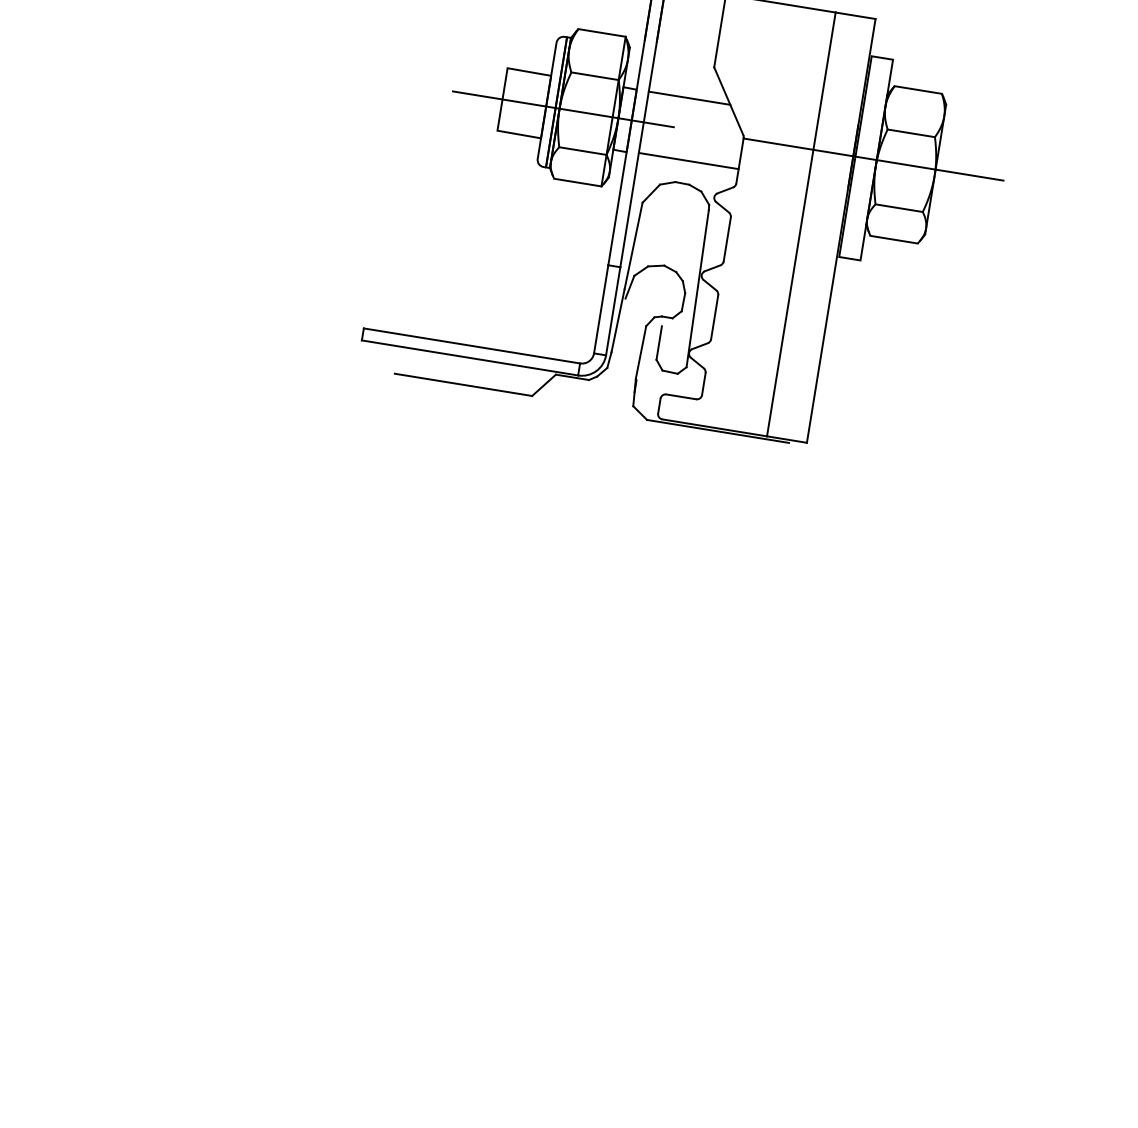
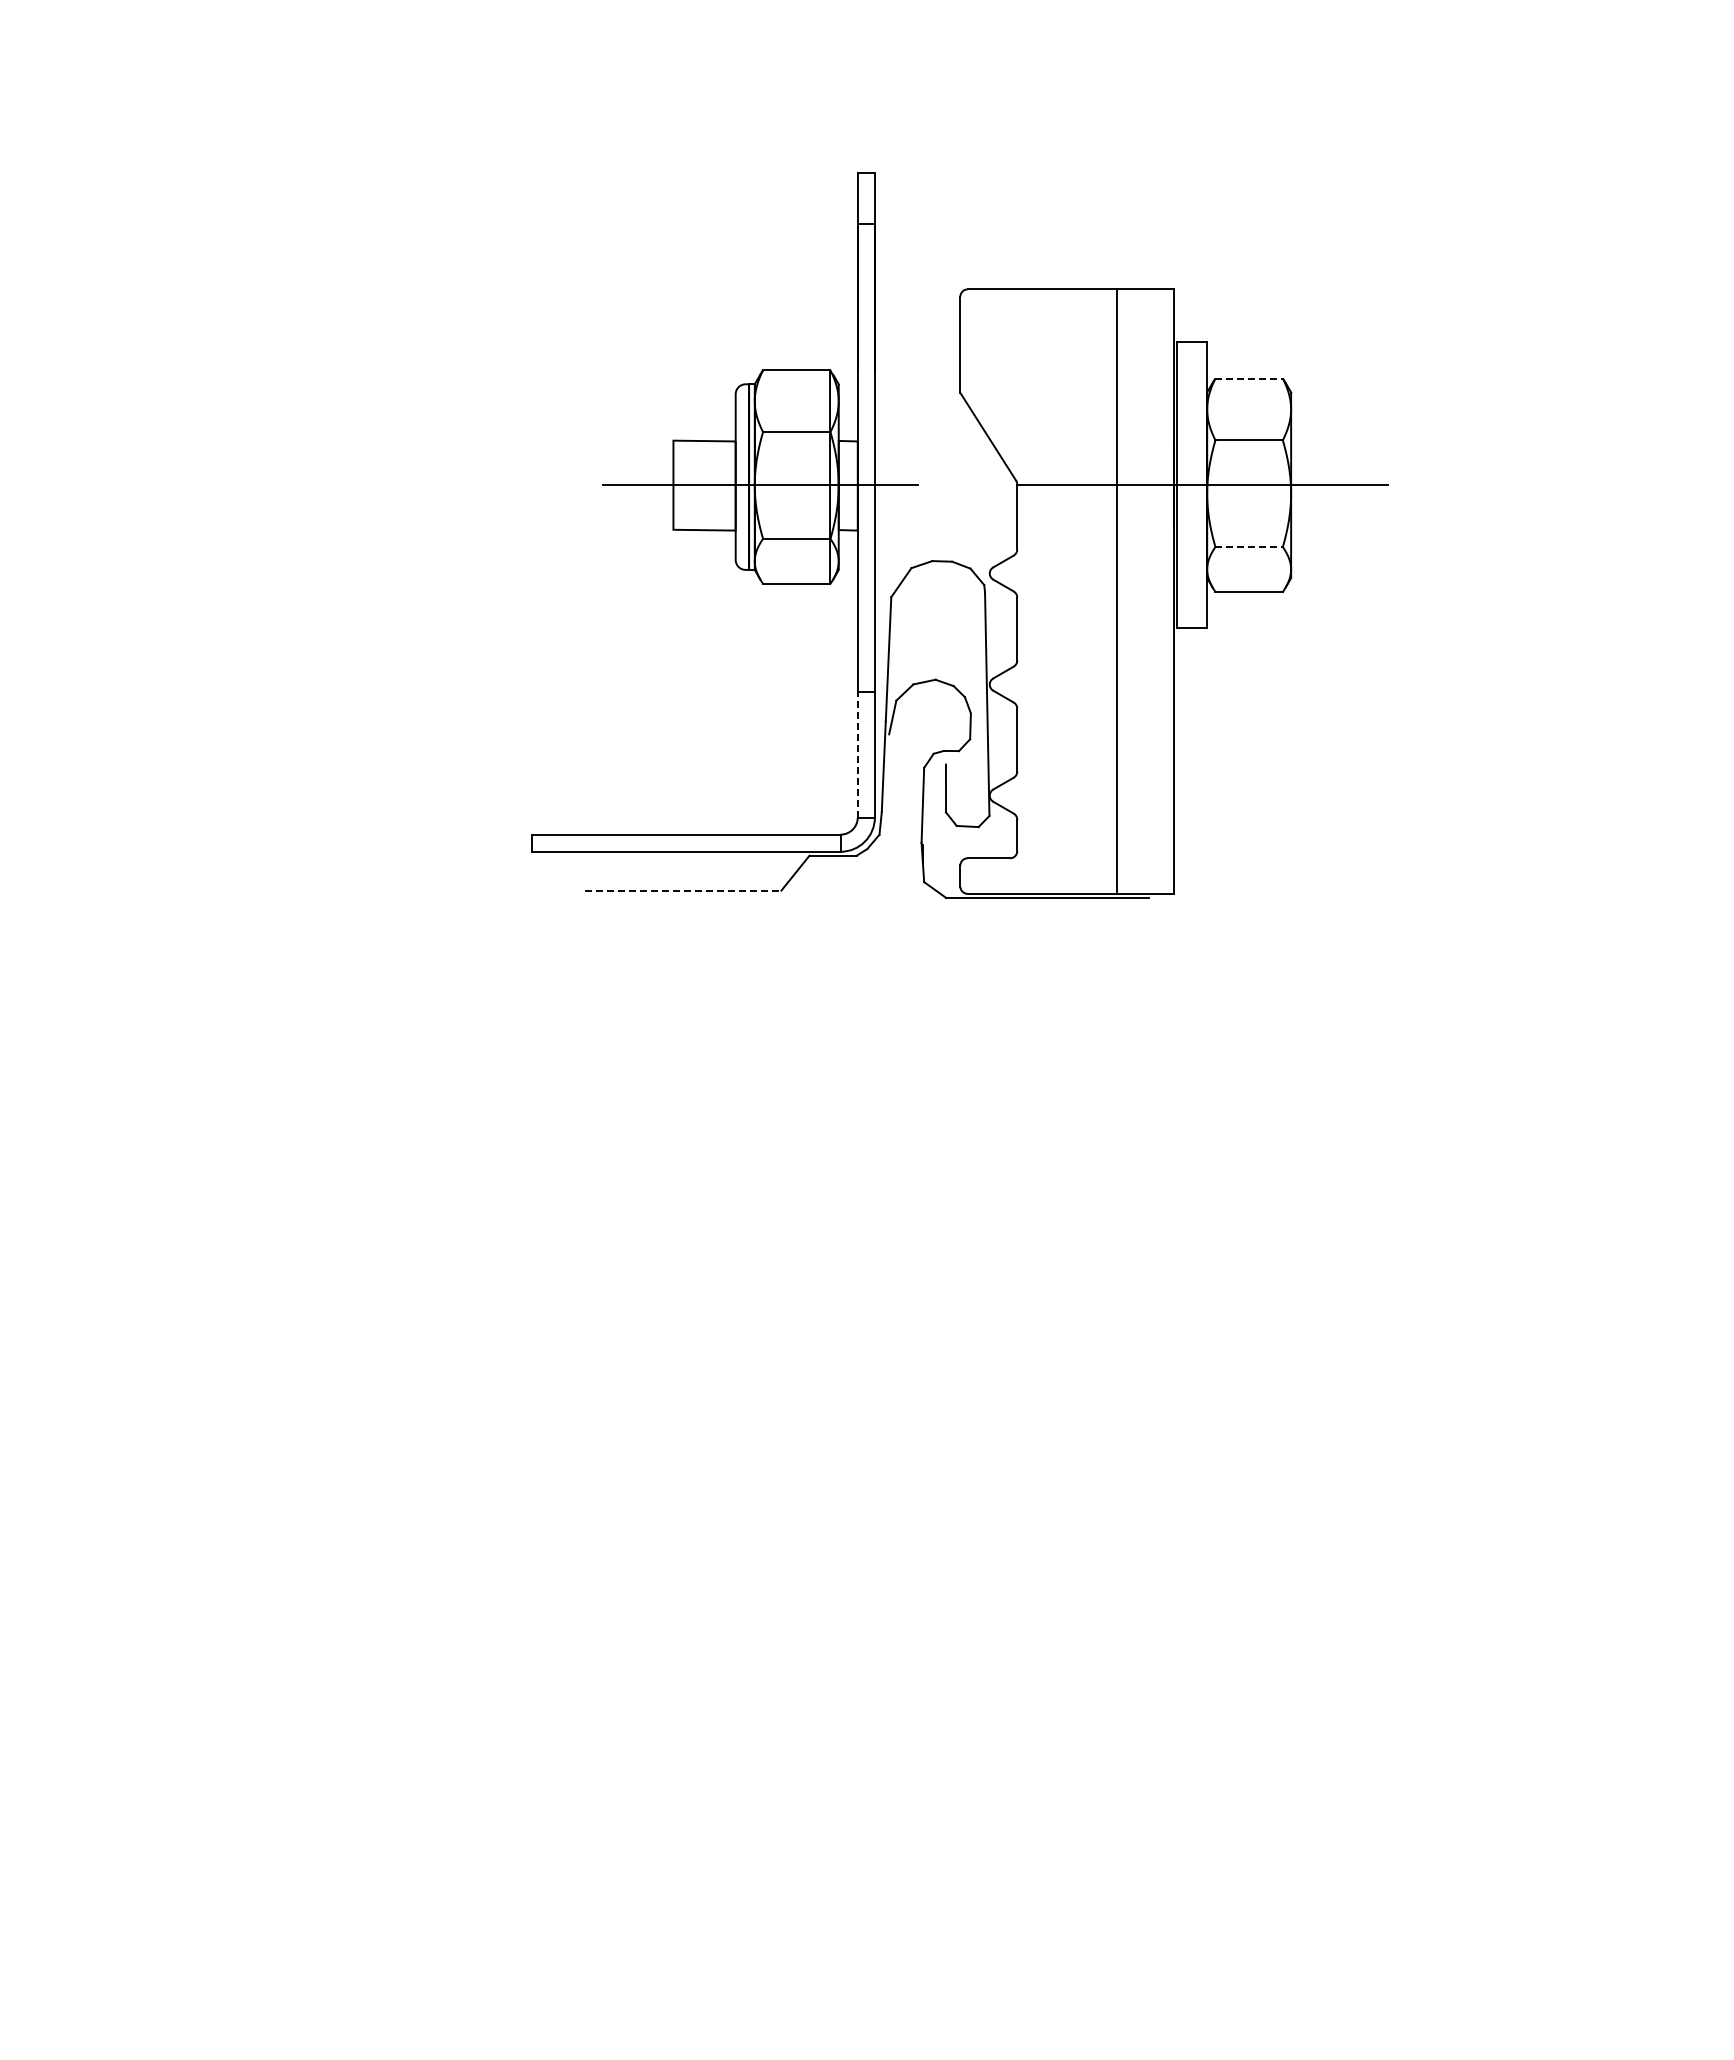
line: (918, 90) -> (1249, 378), solid -> dashed
line: (689, 98) -> (932, 441), removed
line: (688, 160) -> (945, 528), removed
line: (899, 208) -> (1249, 547), solid -> dashed
line: (601, 309) -> (857, 754), solid -> dashed
line: (463, 384) -> (683, 890), solid -> dashed

